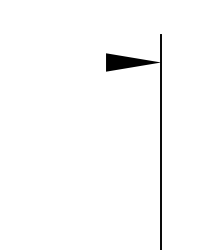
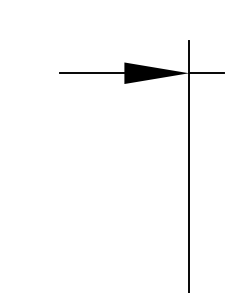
line: (78, 62) -> (92, 73), added
line: (176, 62) -> (206, 73), added

